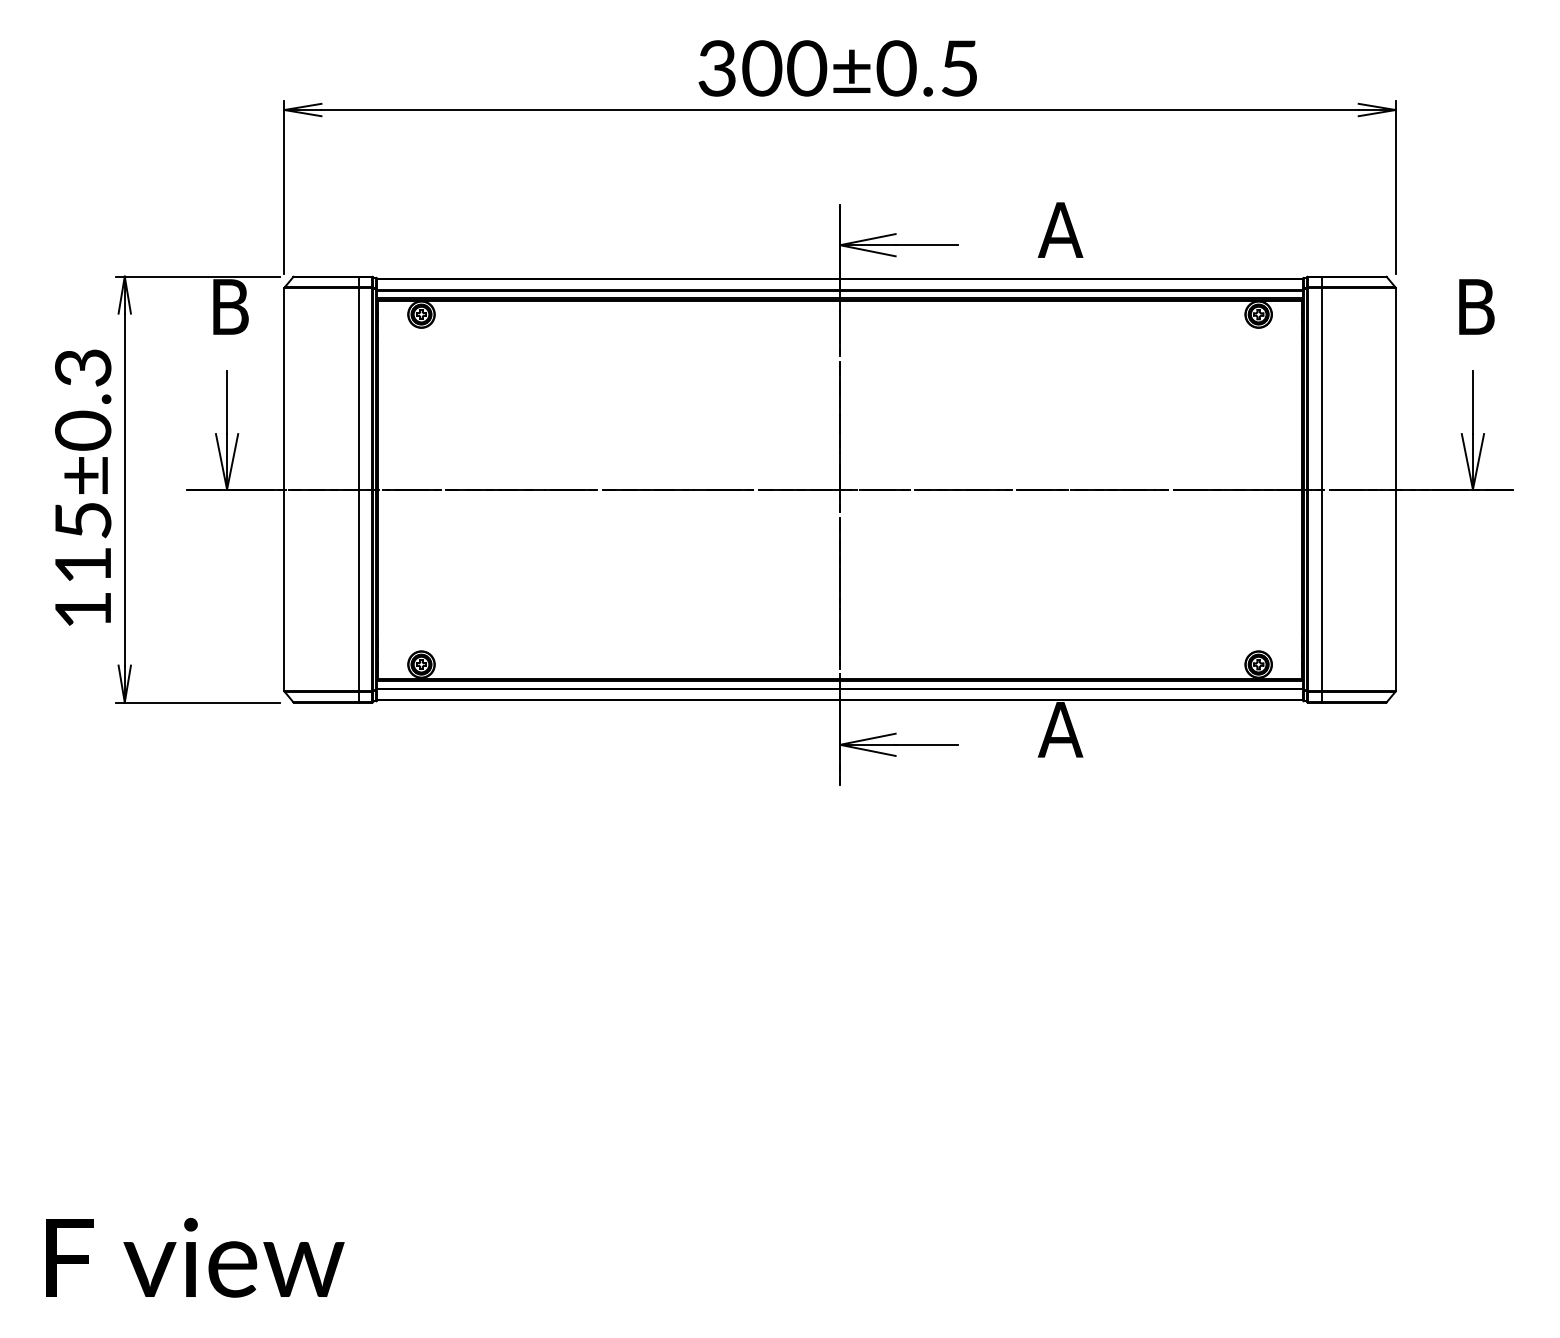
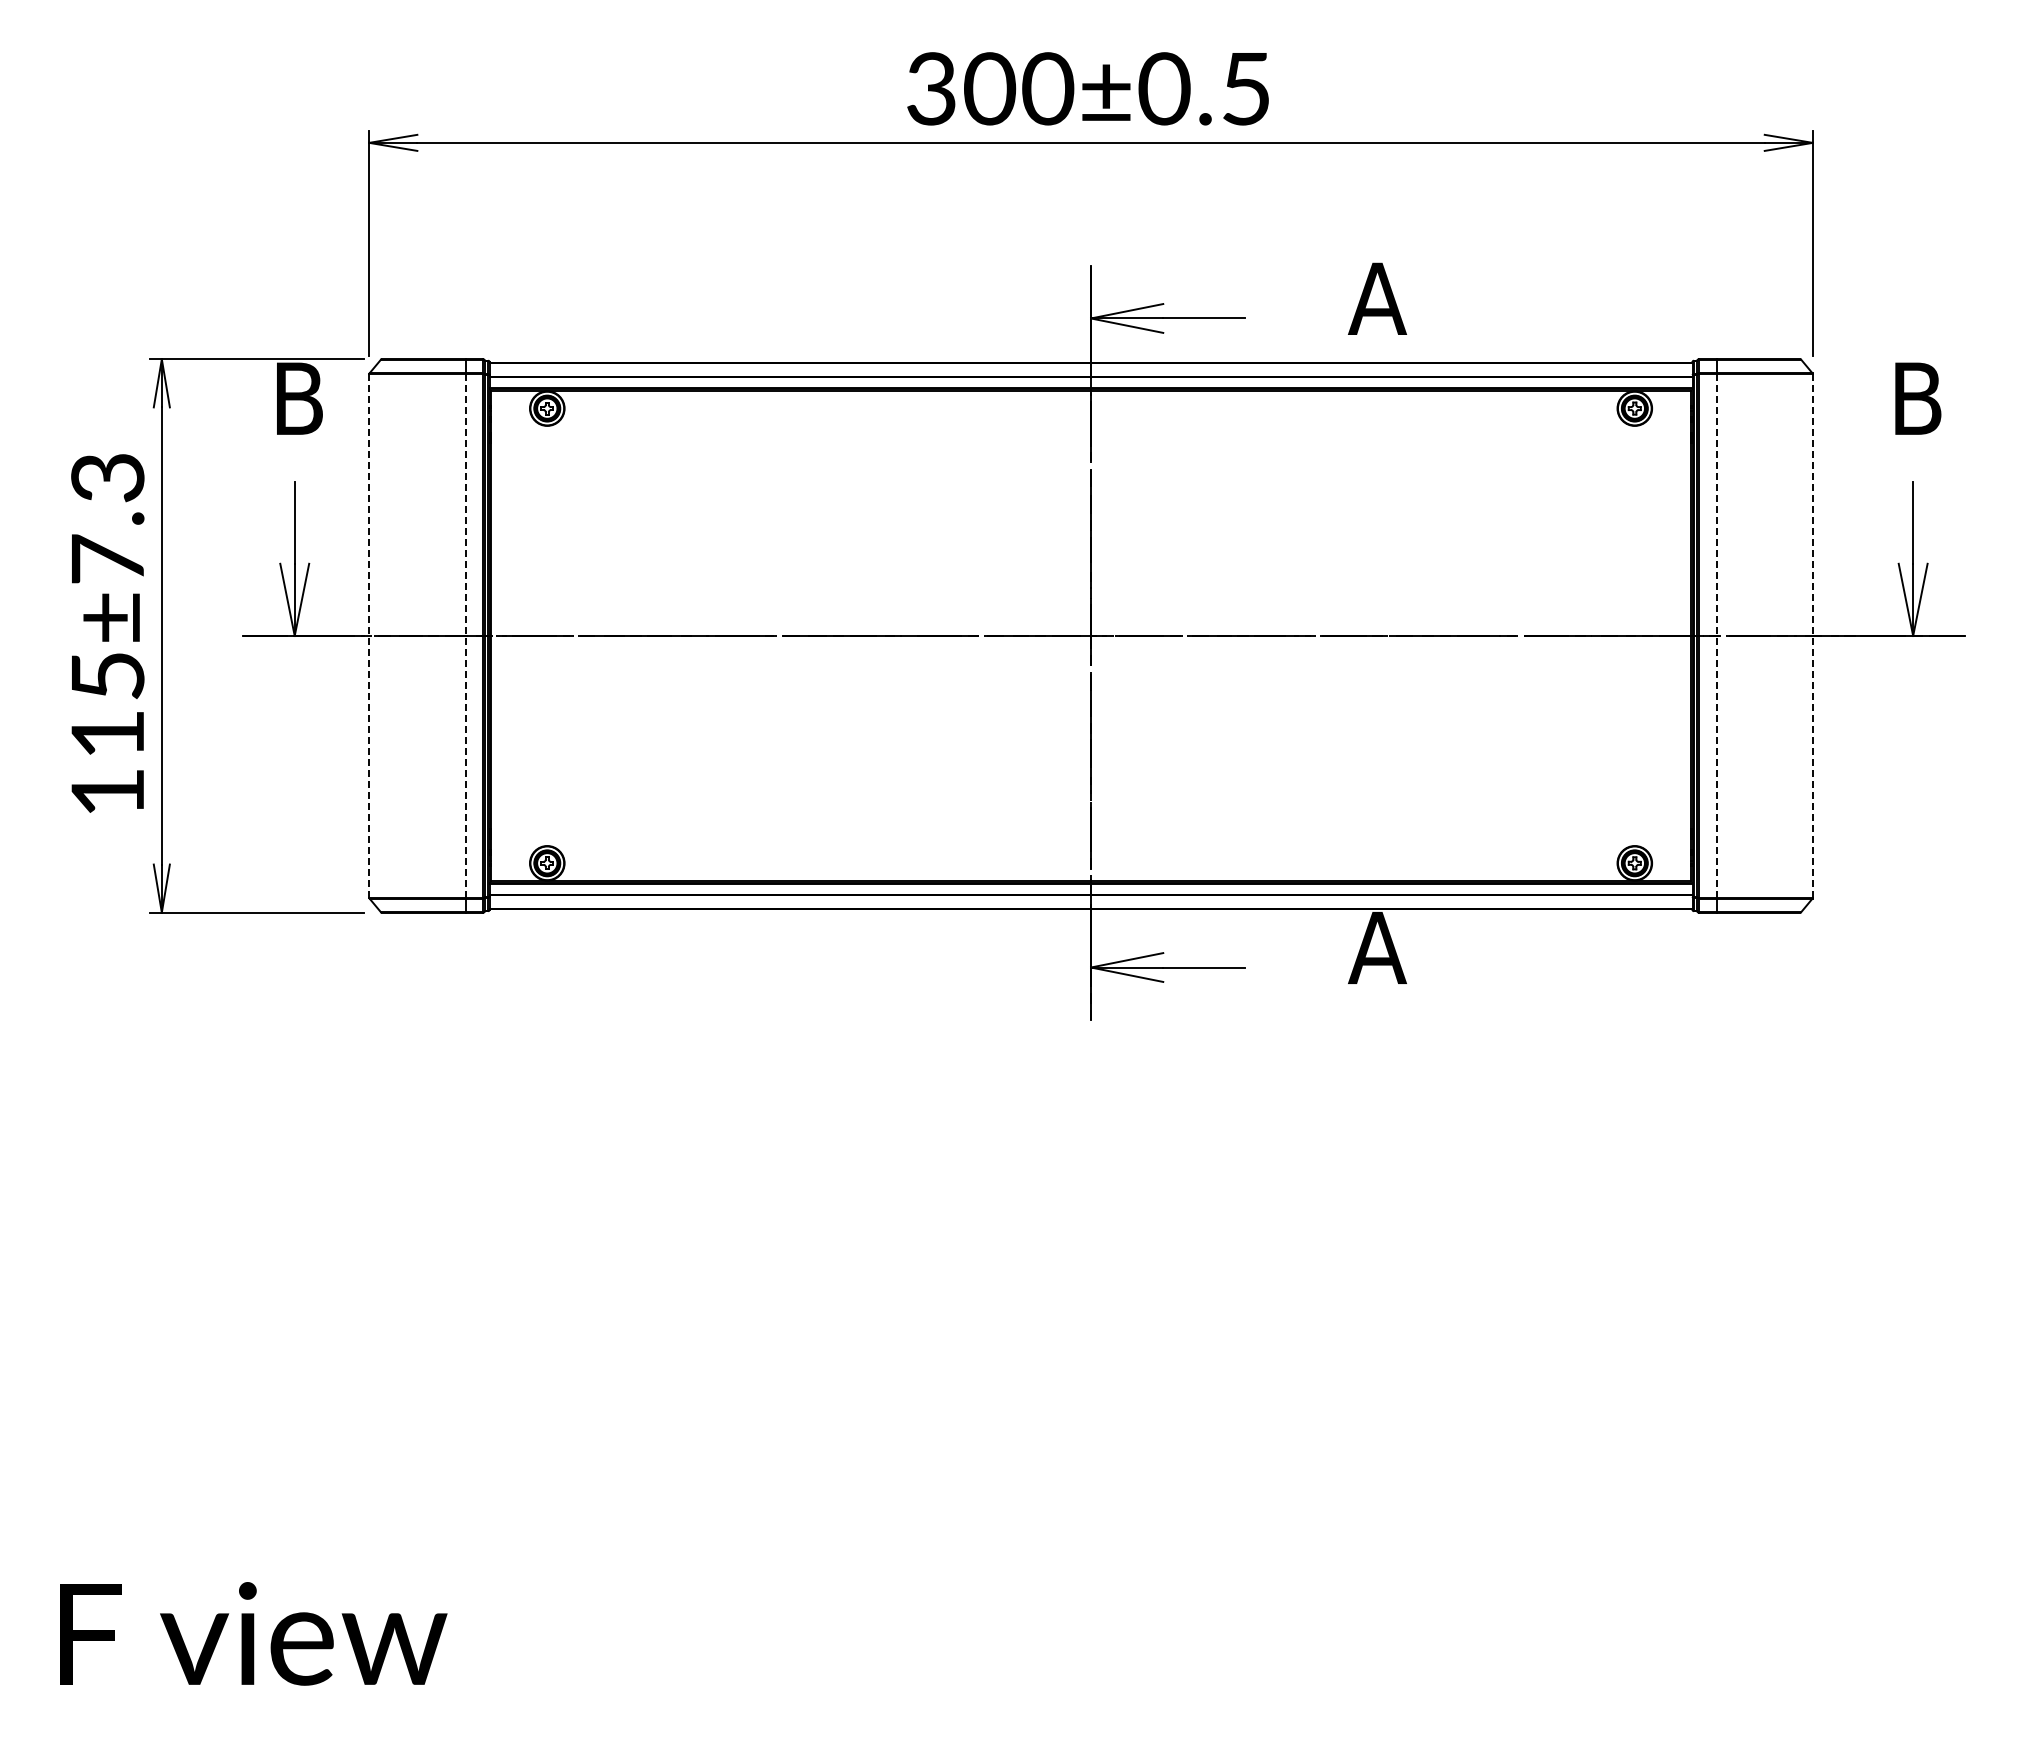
text: (82, 430) -> (107, 559), 115±0.3 -> 115±7.3
line: (284, 489) -> (369, 635), solid -> dashed
line: (358, 489) -> (465, 635), solid -> dashed
line: (1321, 489) -> (1716, 635), solid -> dashed
line: (1395, 489) -> (1812, 635), solid -> dashed

